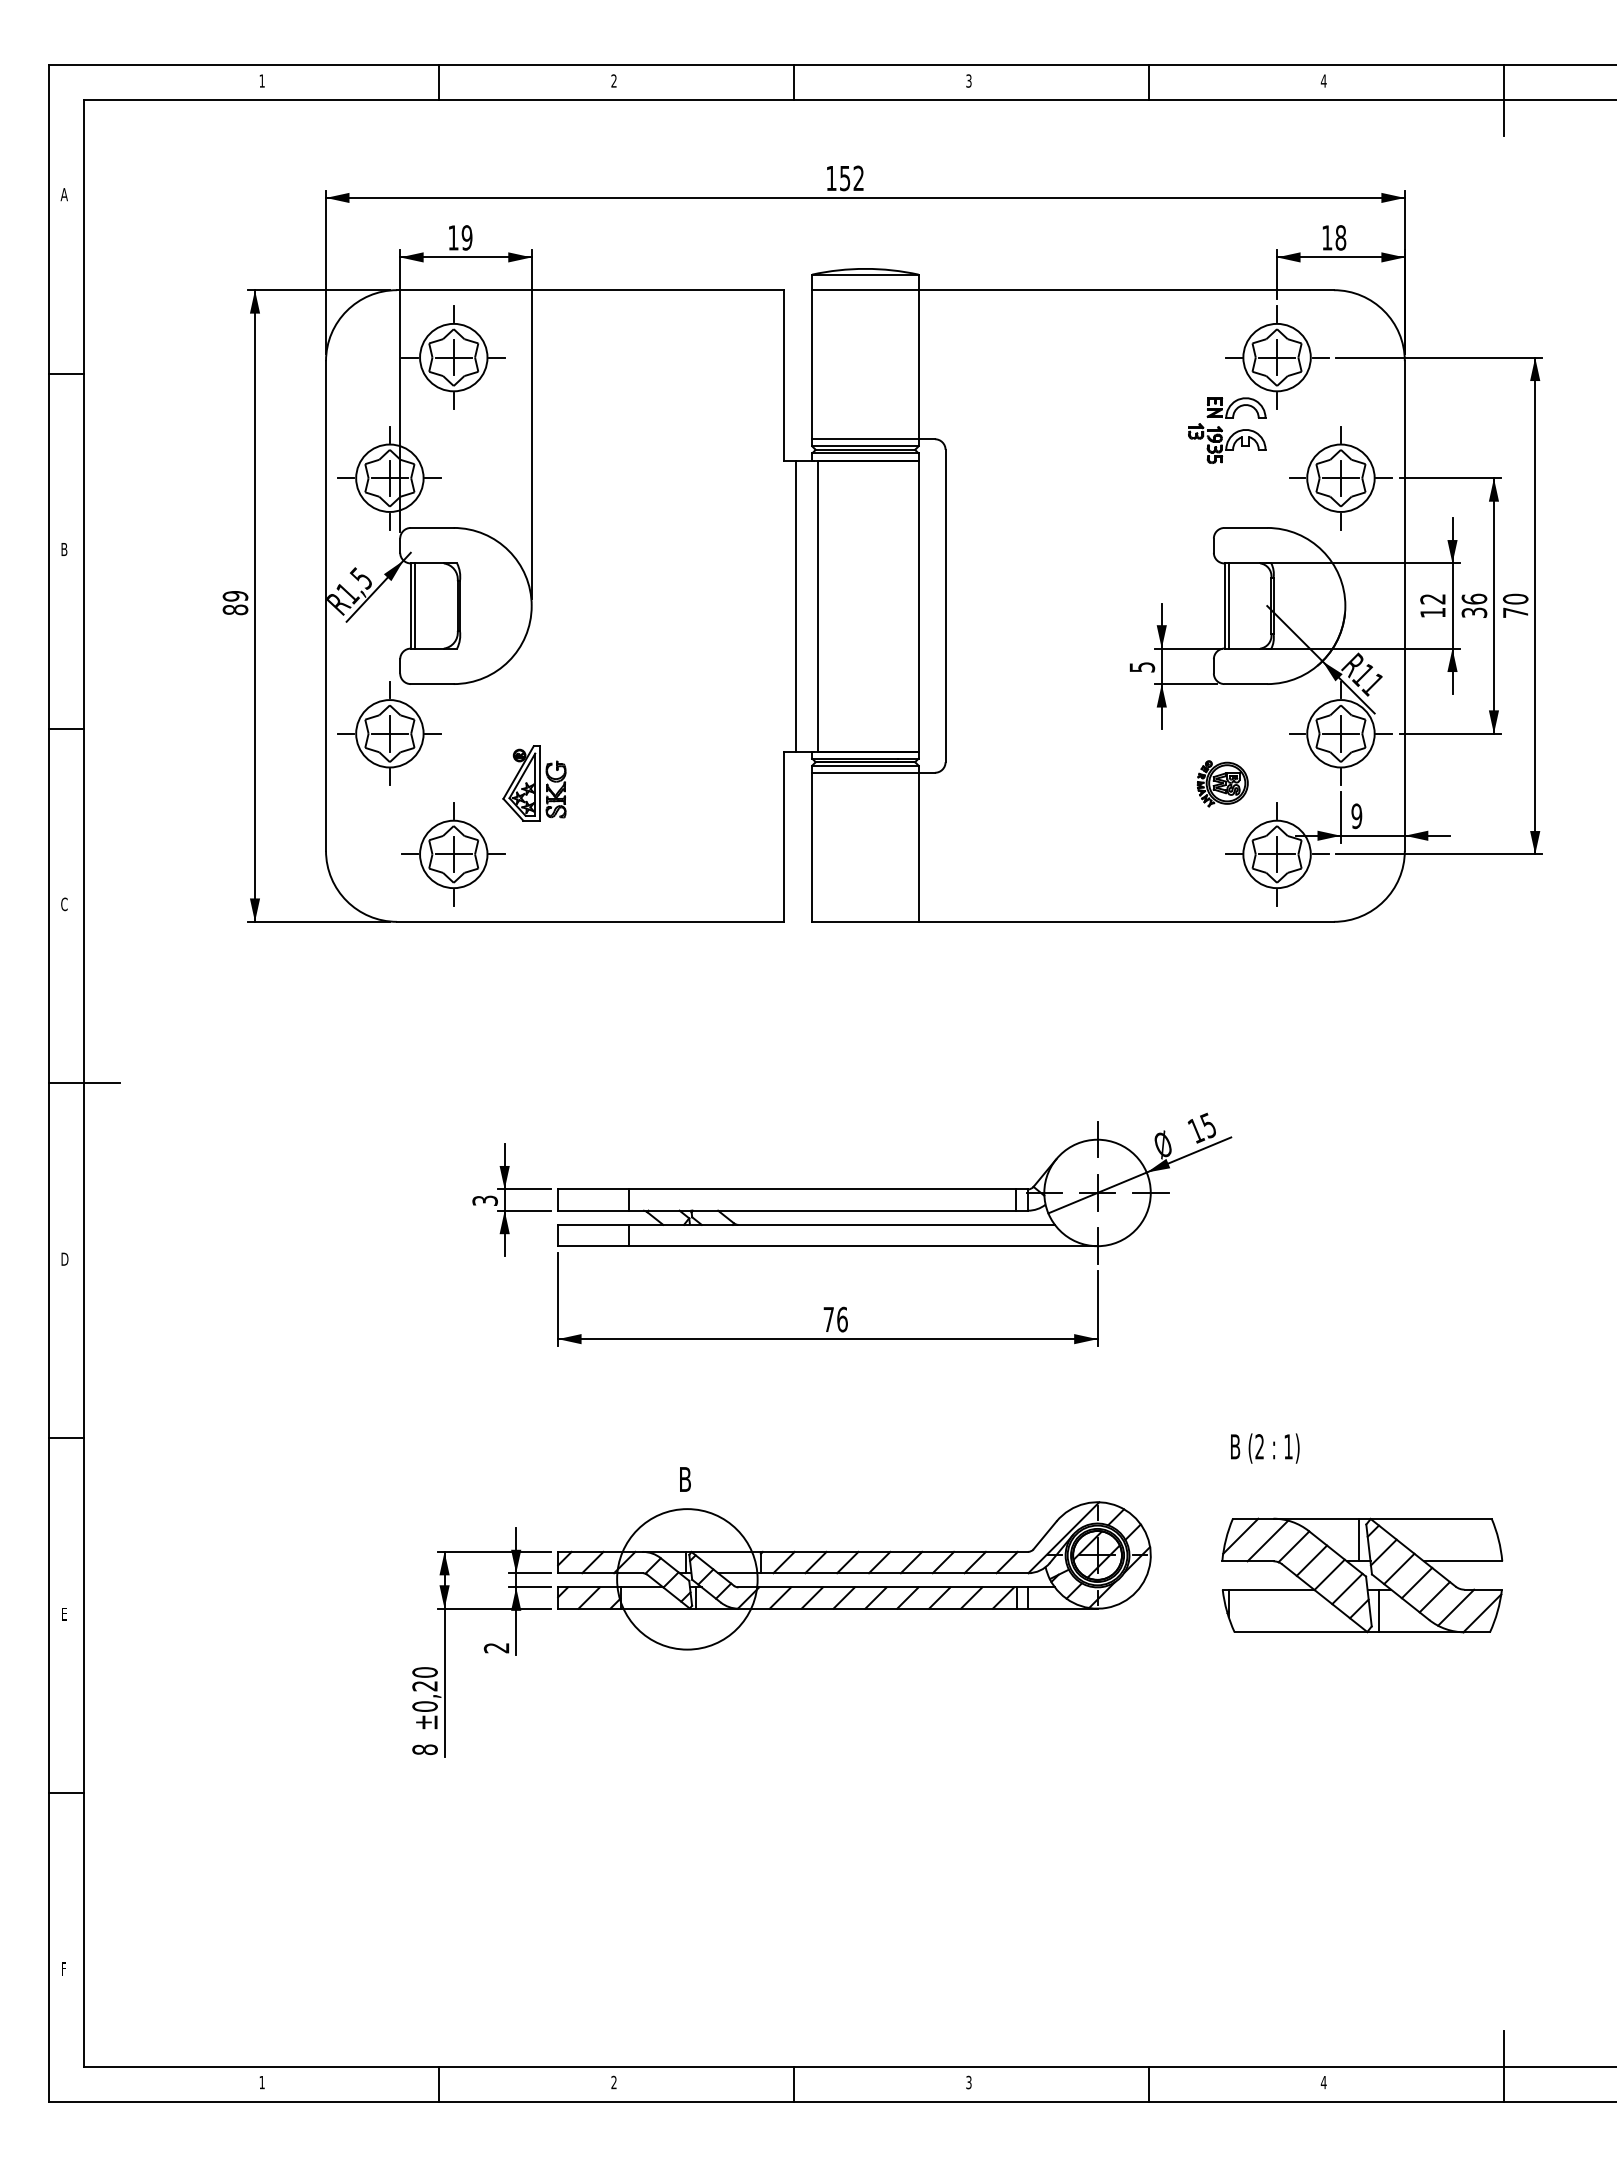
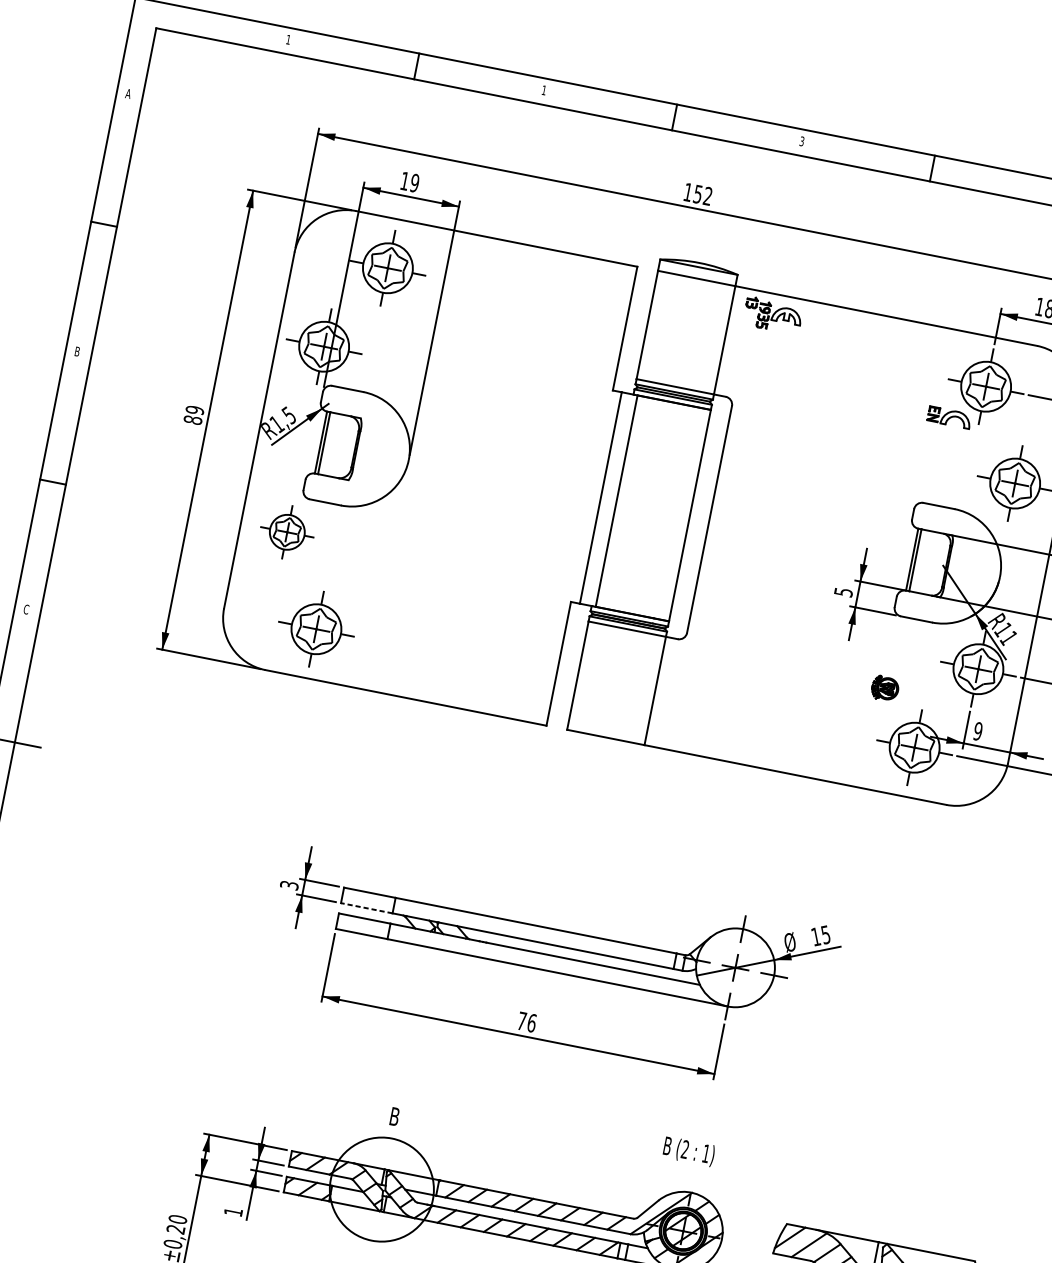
text: (613, 80) -> (543, 89), 2 -> 1
part: (1227, 443) -> (773, 315), moved
part: (389, 733) -> (287, 532), size x0.7
part: (534, 783) -> (385, 589), removed
part: (1222, 783) -> (885, 688), size x0.7
line: (593, 1210) -> (366, 908), solid -> dashed
text: (1265, 1448) -> (689, 1151), moved
text: (495, 1648) -> (232, 1212), 2 -> 1

